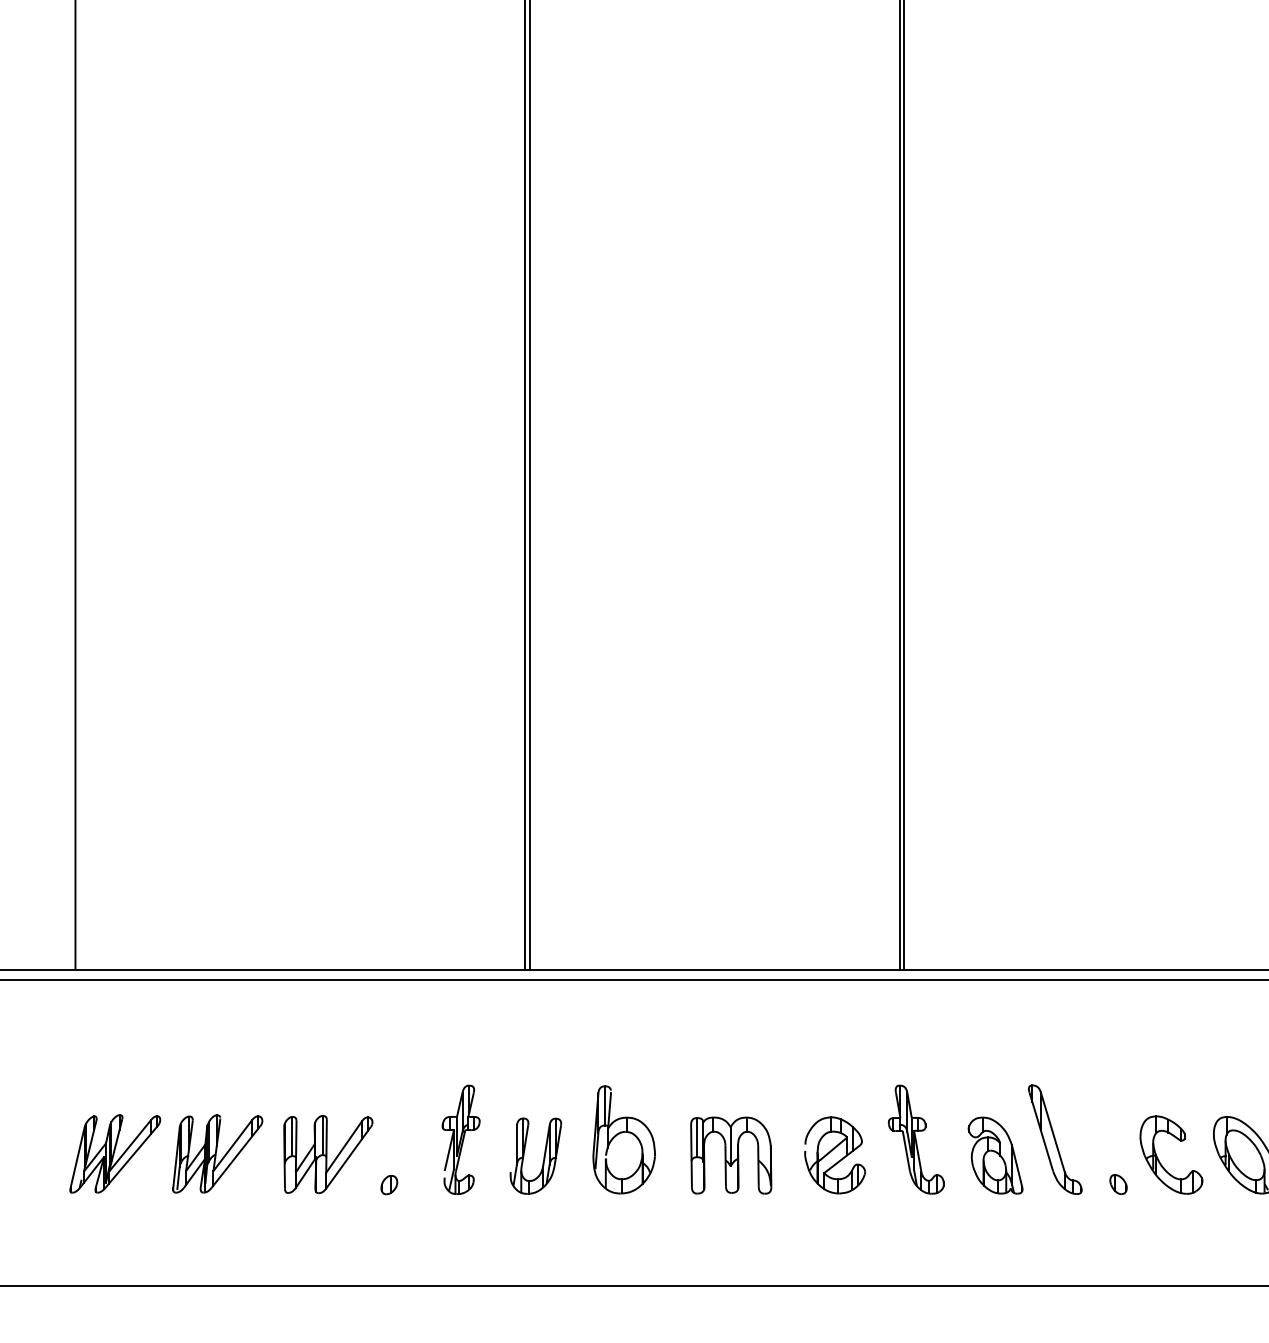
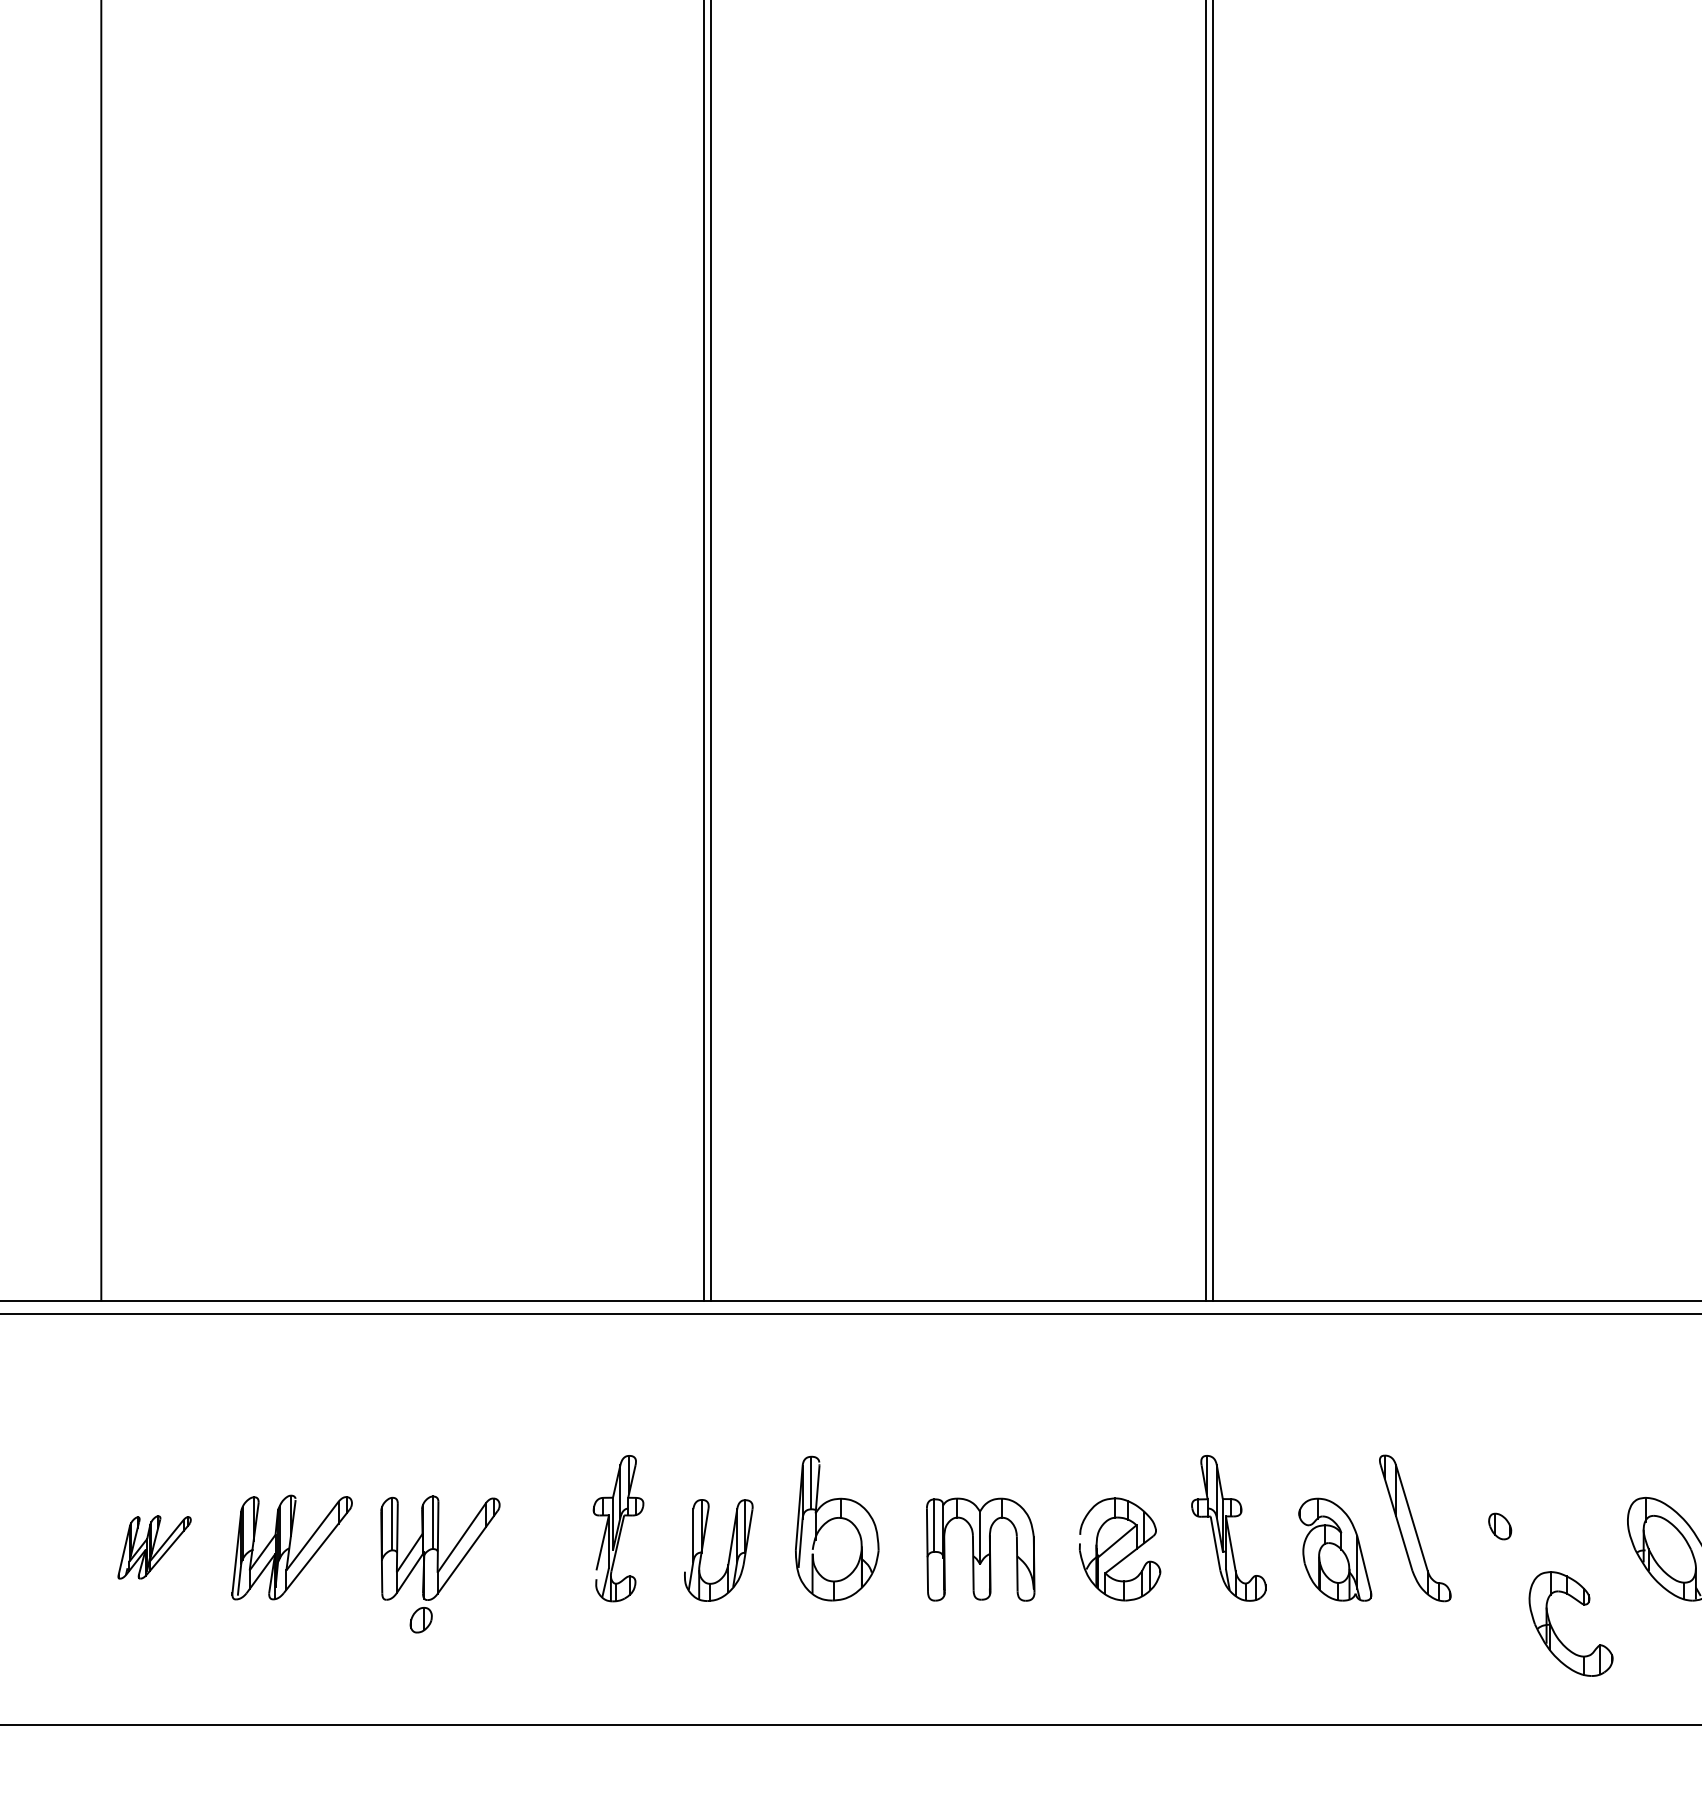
part: (115, 1153) -> (154, 1547), size x0.6
part: (1159, 1159) -> (1554, 1630), moved
part: (1118, 1184) -> (1500, 1526), moved
part: (388, 1185) -> (420, 1620), moved

